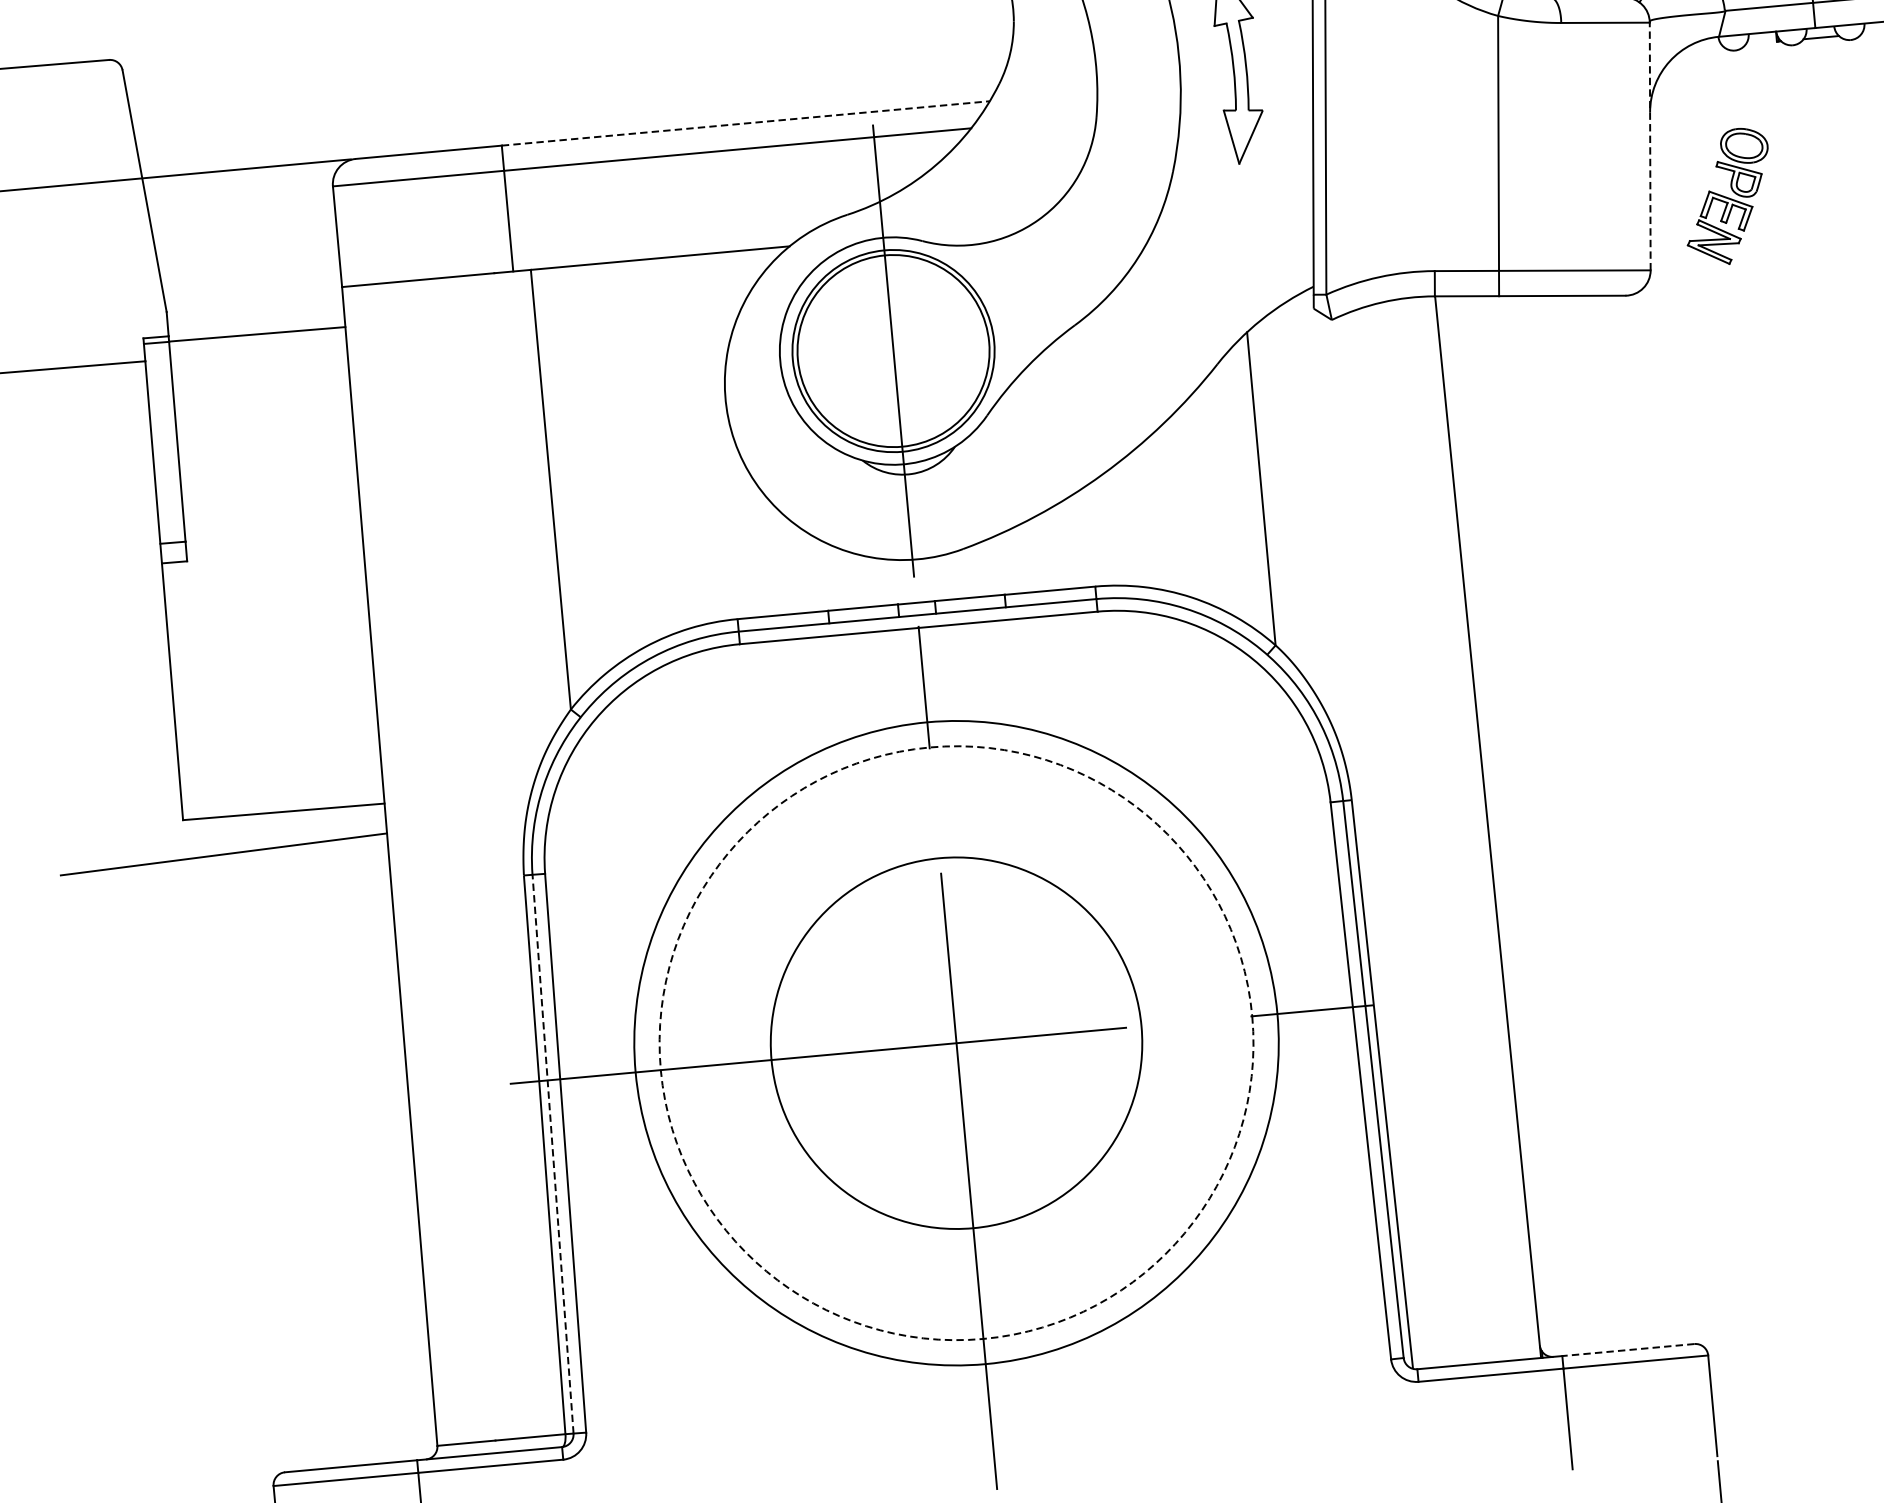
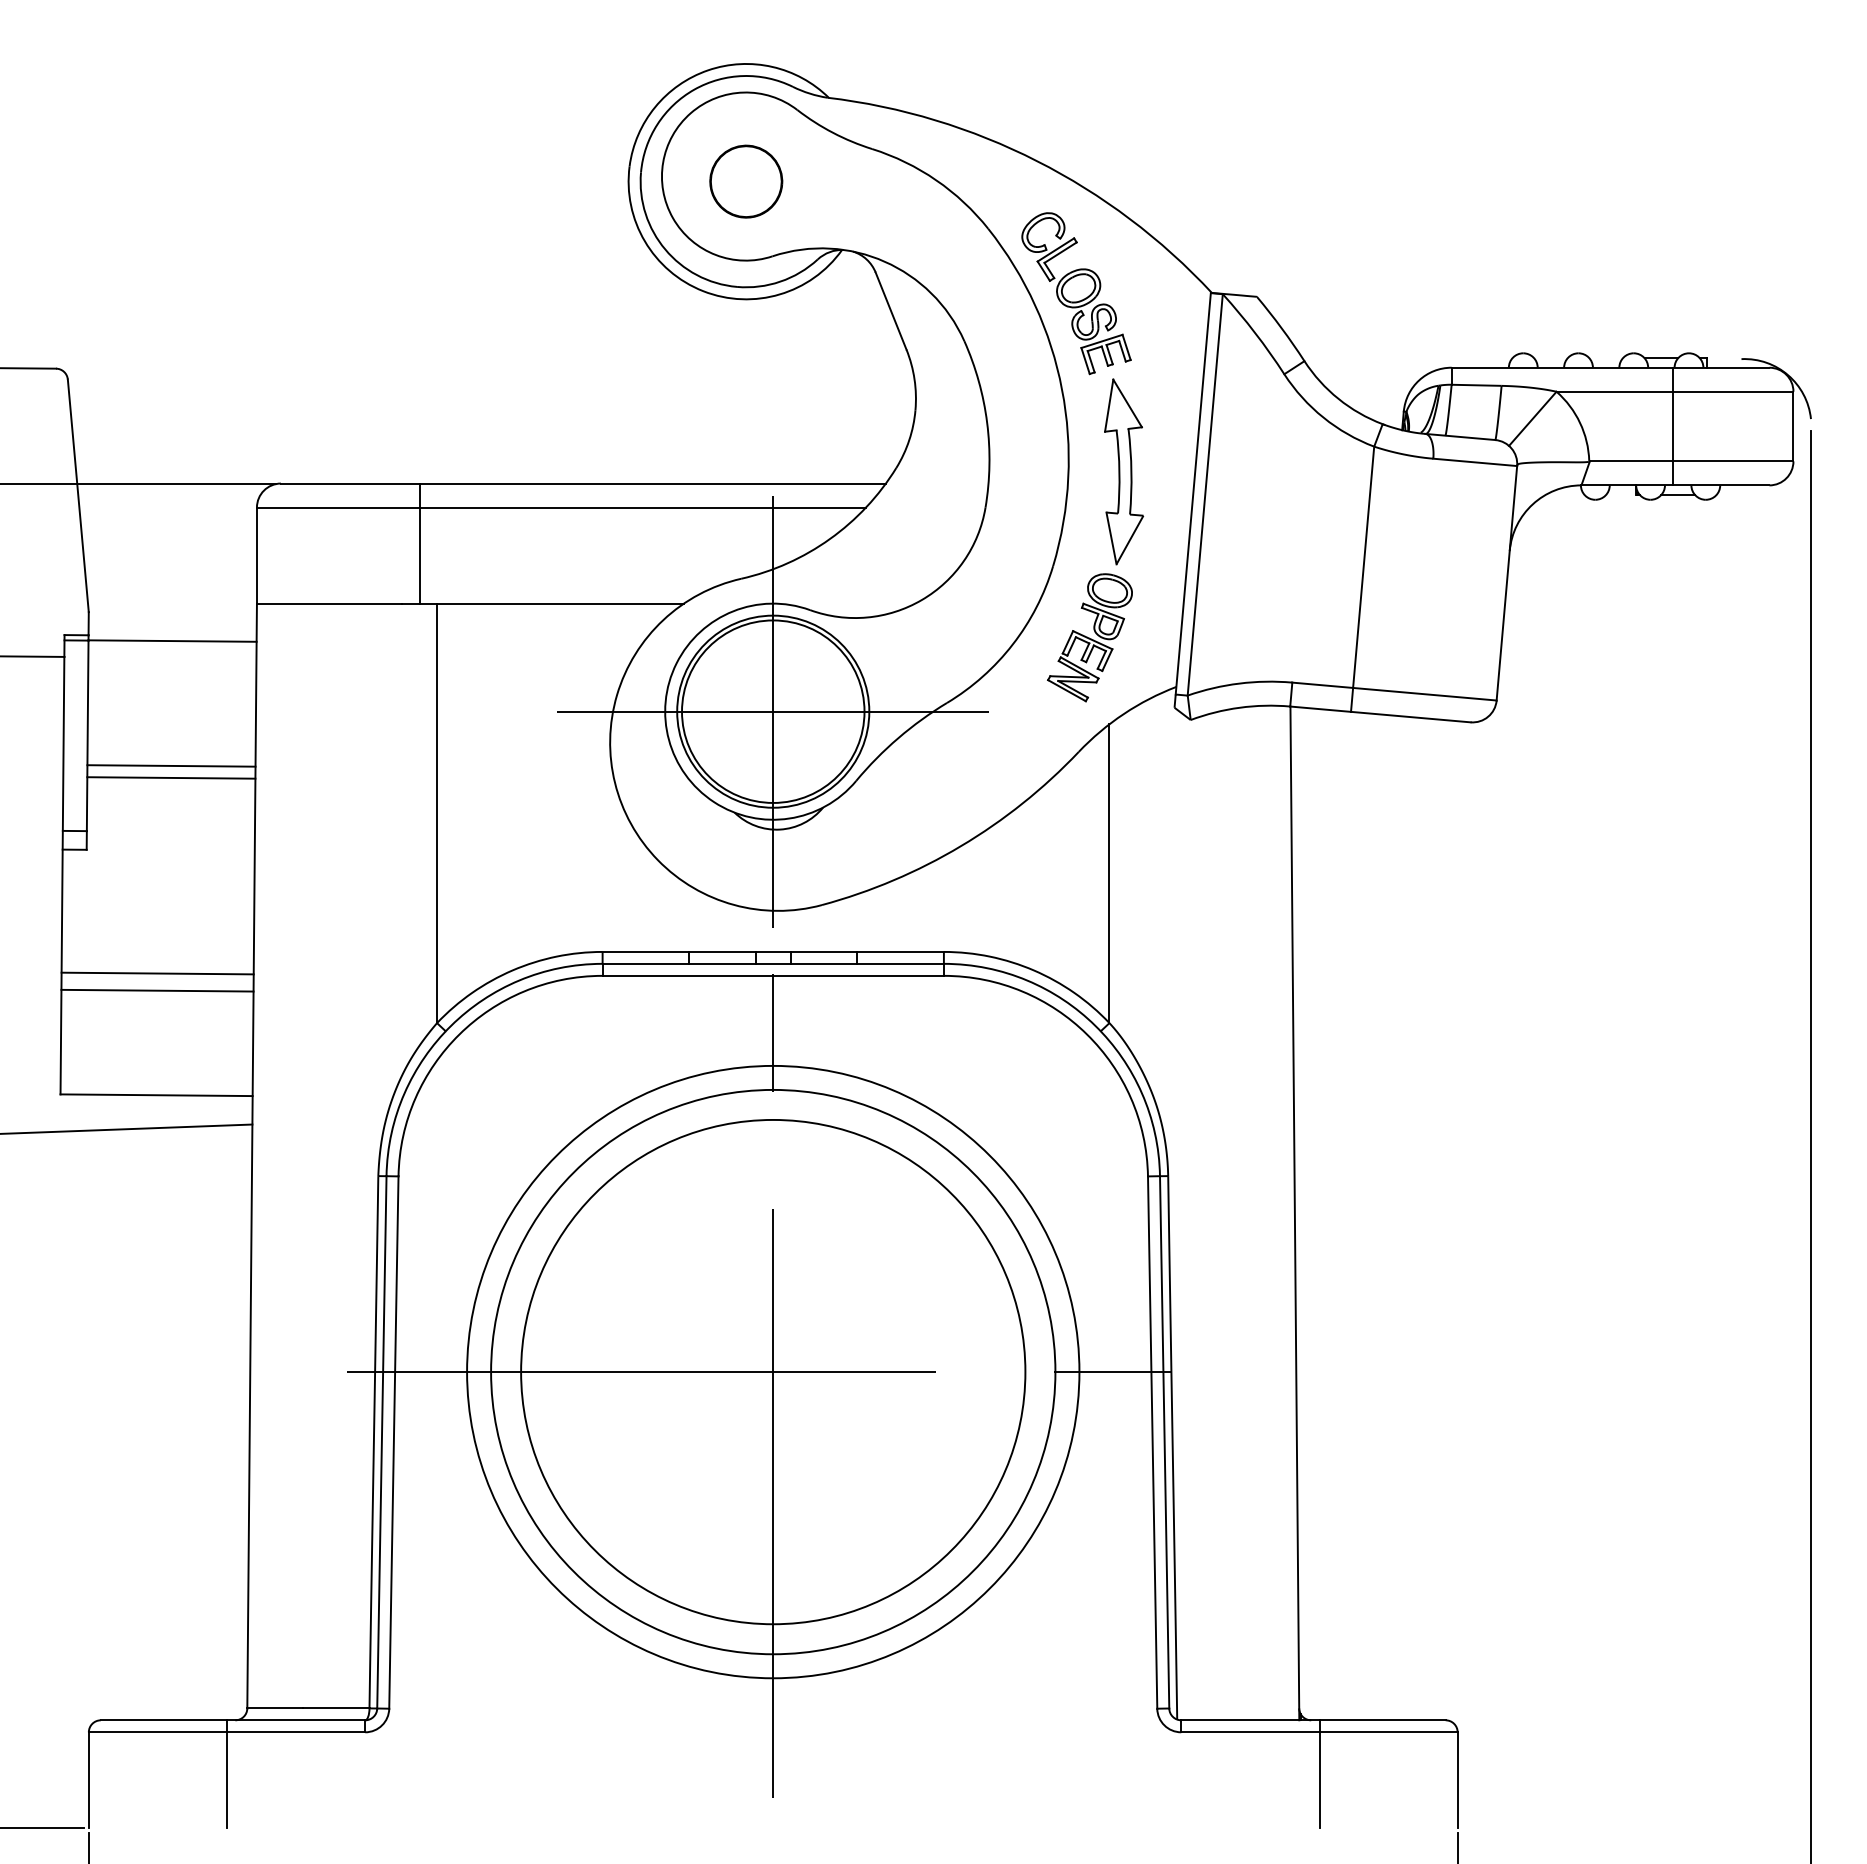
line: (746, 123) -> (653, 483), dashed -> solid
line: (1649, 146) -> (1506, 583), dashed -> solid
part: (1727, 196) -> (1089, 637), moved
line: (893, 350) -> (773, 711), added
line: (267, 464) -> (171, 765), added
line: (269, 477) -> (171, 777), added
line: (273, 684) -> (157, 973), added
line: (274, 702) -> (157, 990), added
circle: (956, 1042) -> (773, 1371), dashed -> solid
circle: (956, 1042) -> (773, 1371), size x1.43
line: (552, 1153) -> (381, 1441), dashed -> solid
line: (1628, 1350) -> (1382, 1720), dashed -> solid

